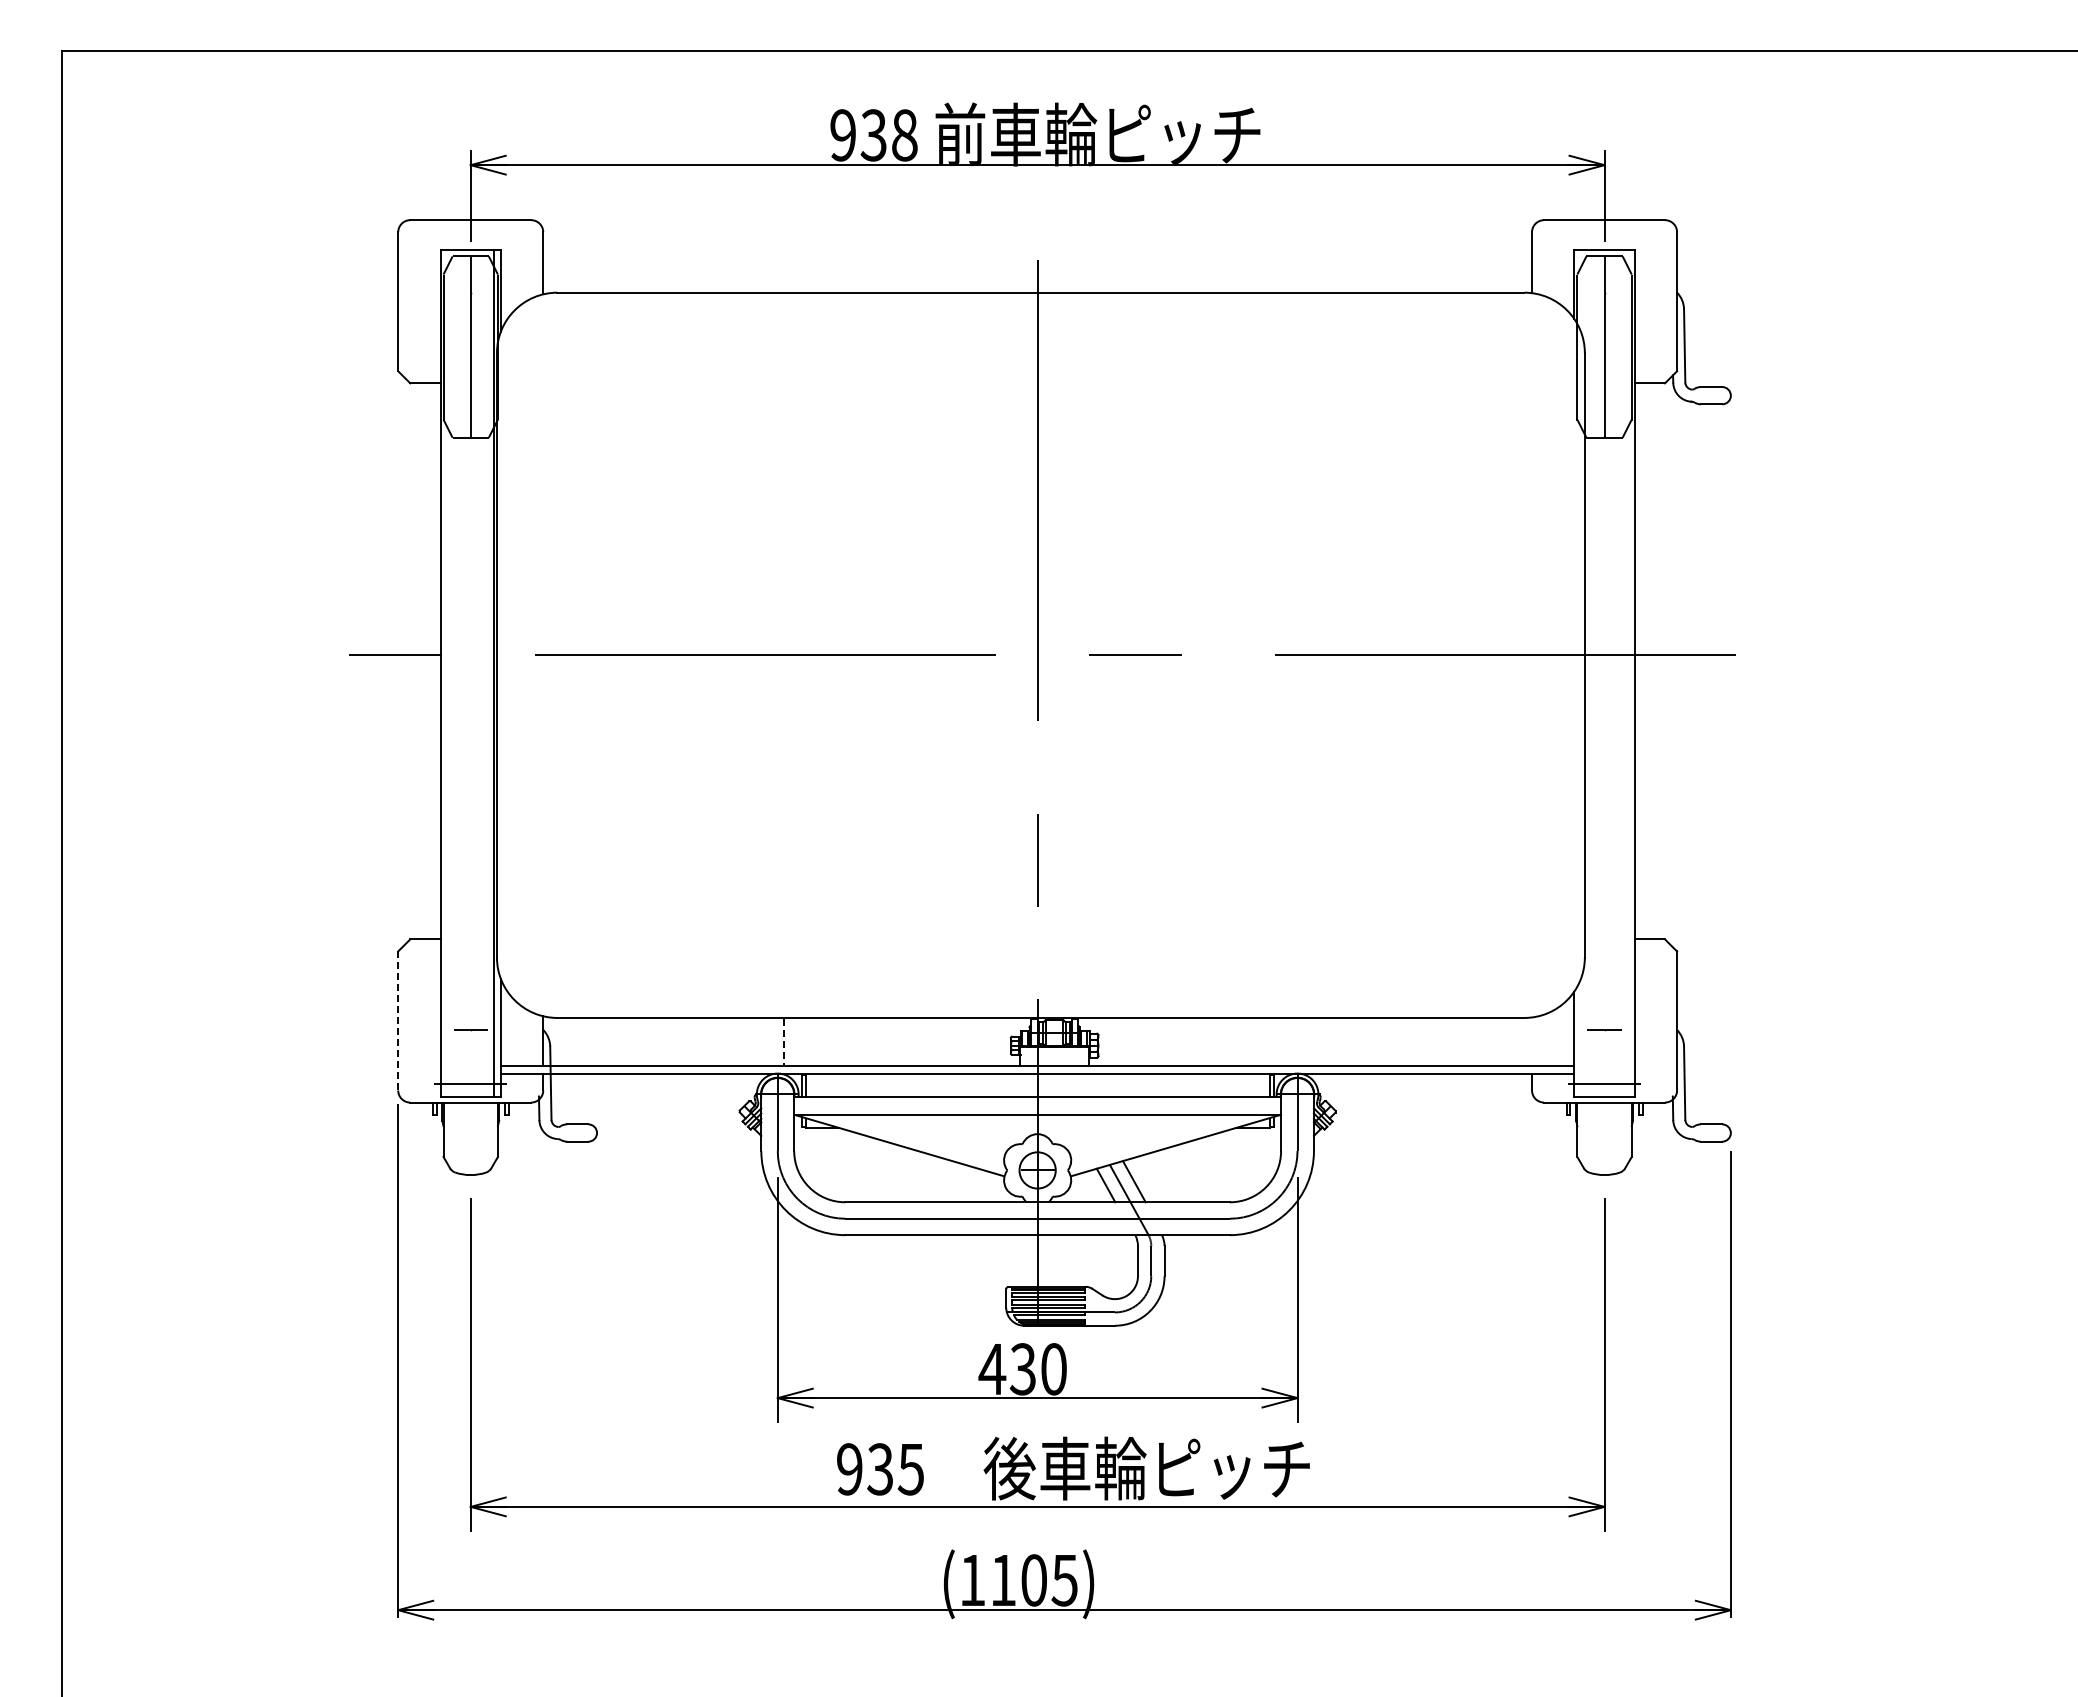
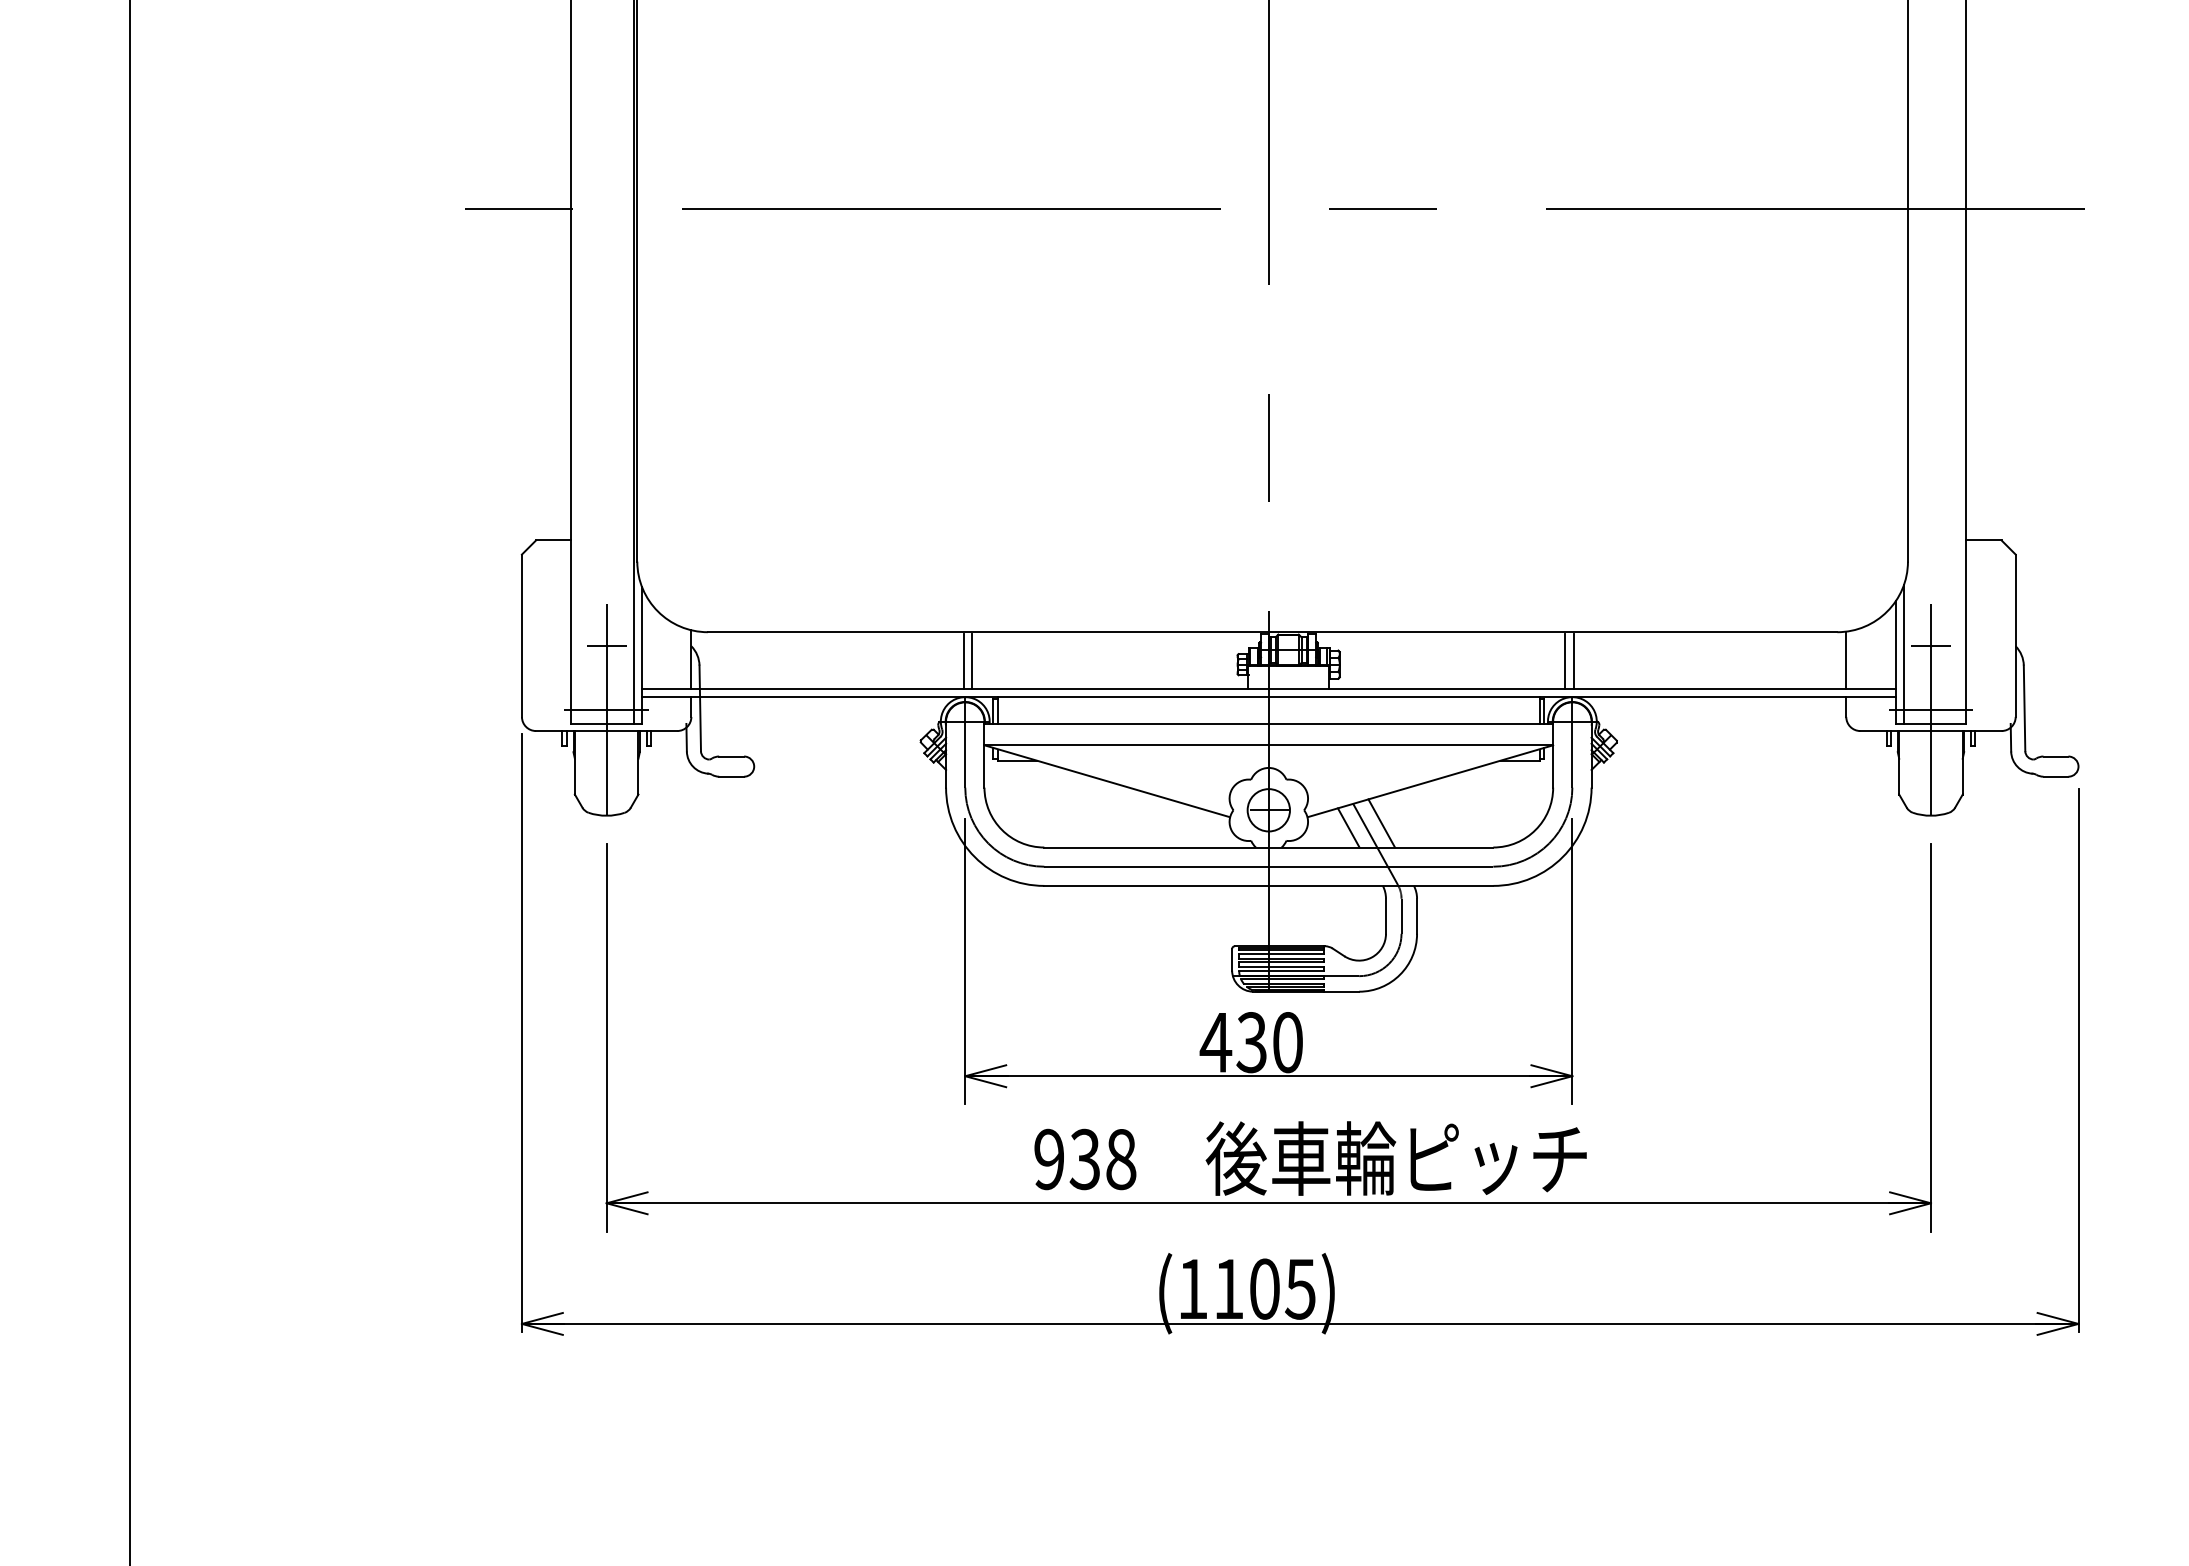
line: (398, 1020) -> (522, 635), dashed -> solid
line: (1581, 1036) -> (1904, 653), added
line: (1532, 1041) -> (1846, 659), added
line: (776, 1042) -> (963, 660), added
line: (783, 1042) -> (971, 660), dashed -> solid
line: (1291, 1042) -> (1565, 660), added
line: (1298, 1042) -> (1573, 660), added
line: (470, 1084) -> (606, 709), added
line: (1604, 1084) -> (1930, 709), added
text: (910, 1469) -> (1120, 1159), 935 -> 938

